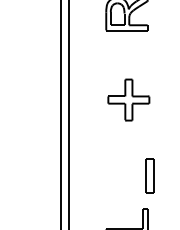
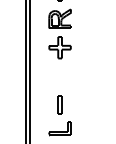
part: (127, 99) -> (59, 47), moved
part: (148, 176) -> (59, 104), moved

